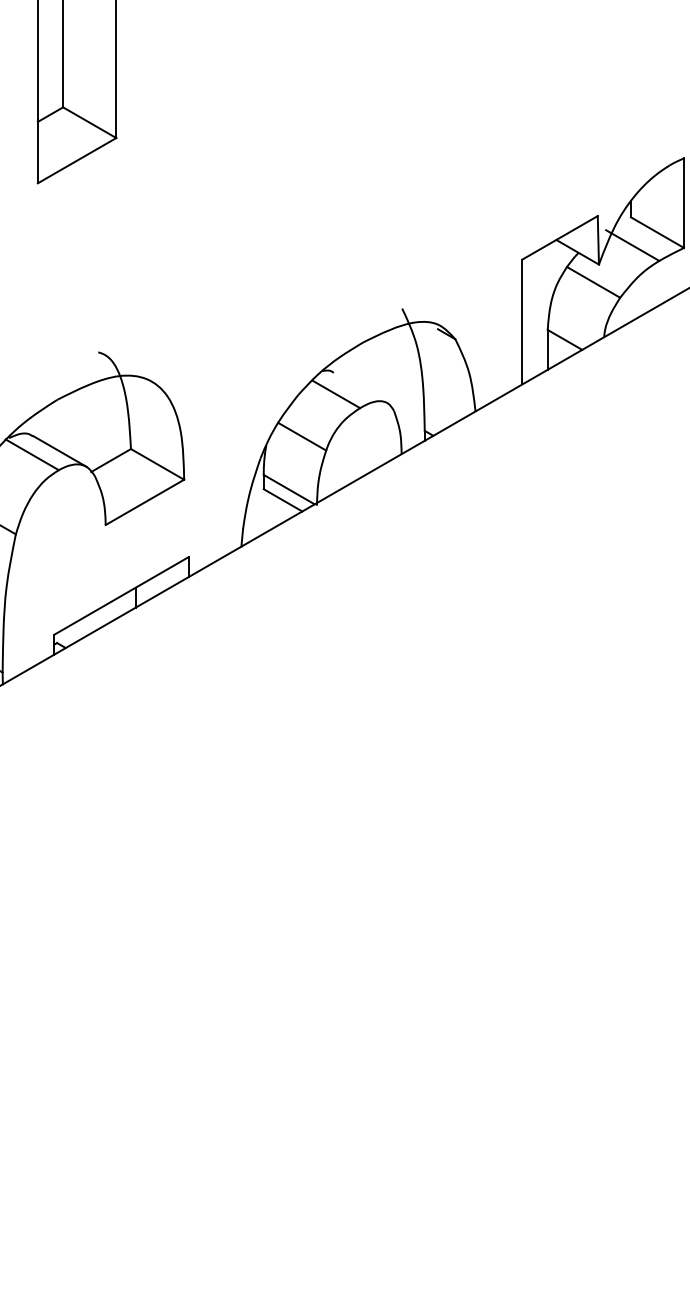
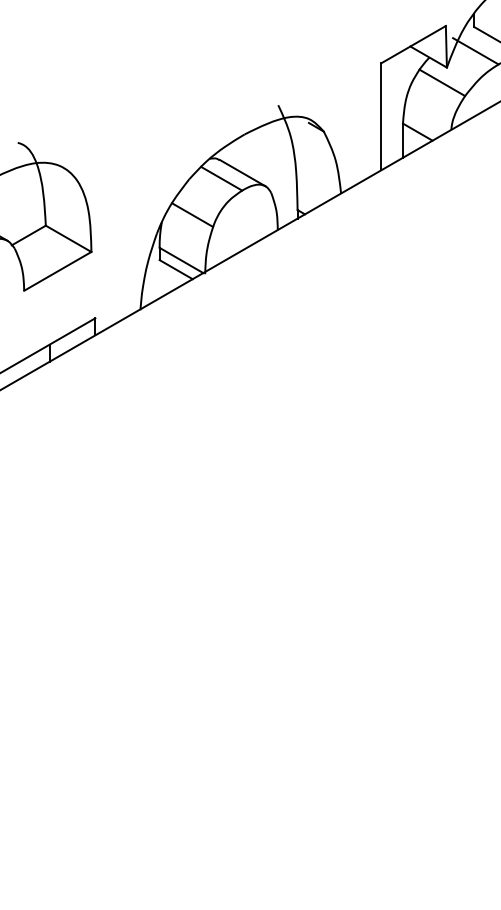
line: (360, 387) -> (242, 172), added

